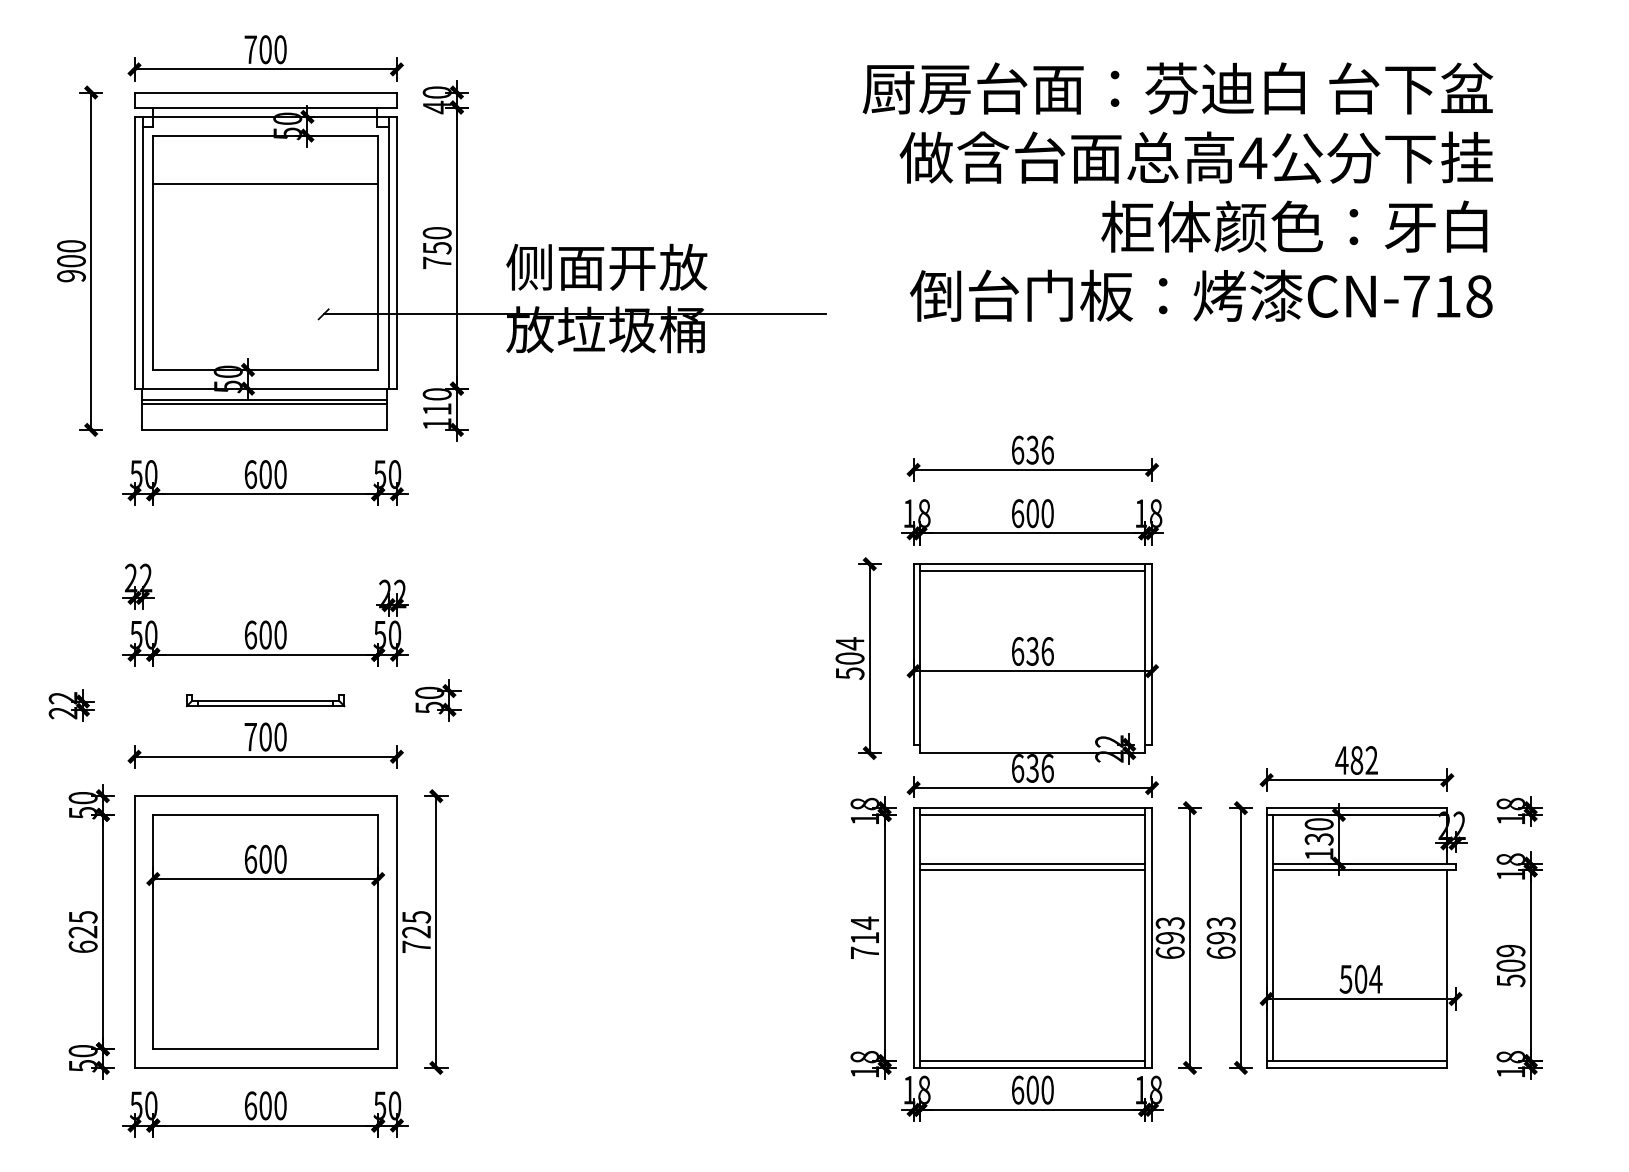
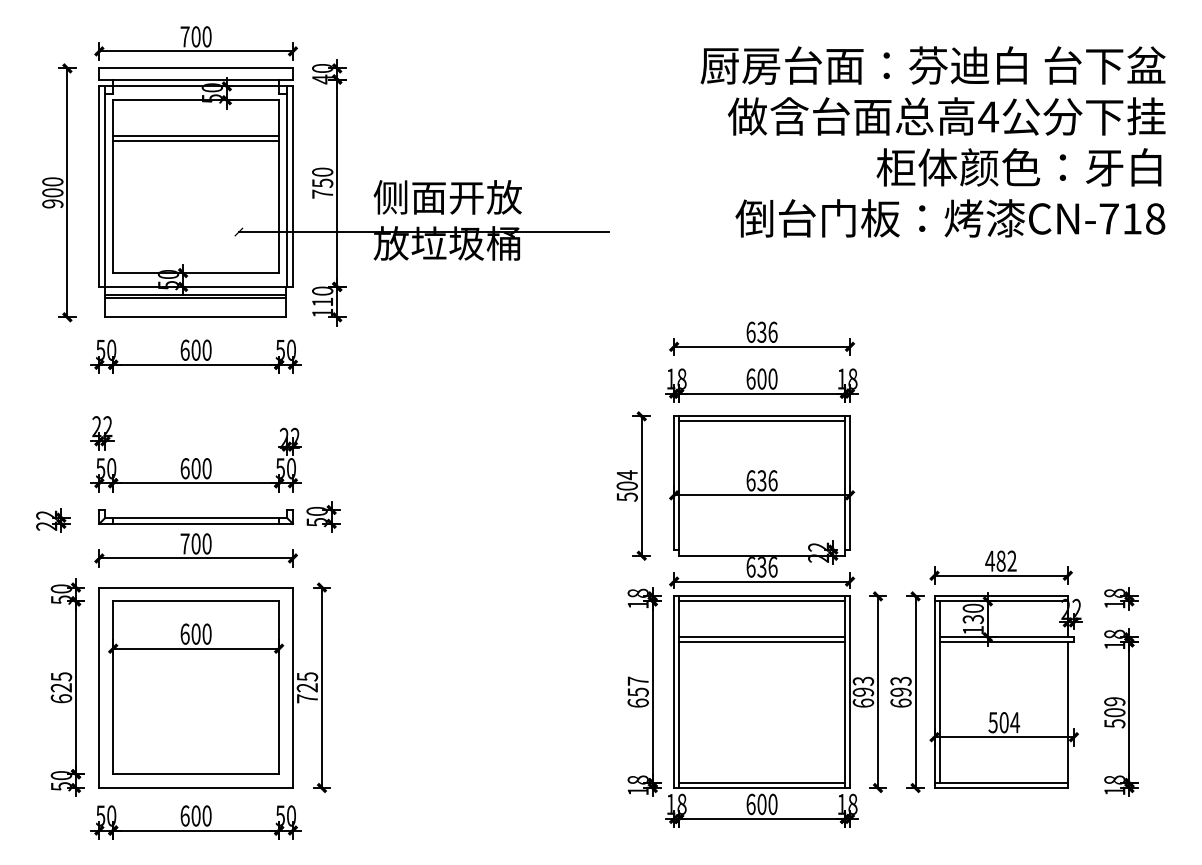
line: (266, 191) -> (196, 141), added
text: (1177, 191) -> (932, 141), moved
part: (264, 699) -> (195, 516), size x1.67
text: (863, 937) -> (637, 691), 714 -> 657

